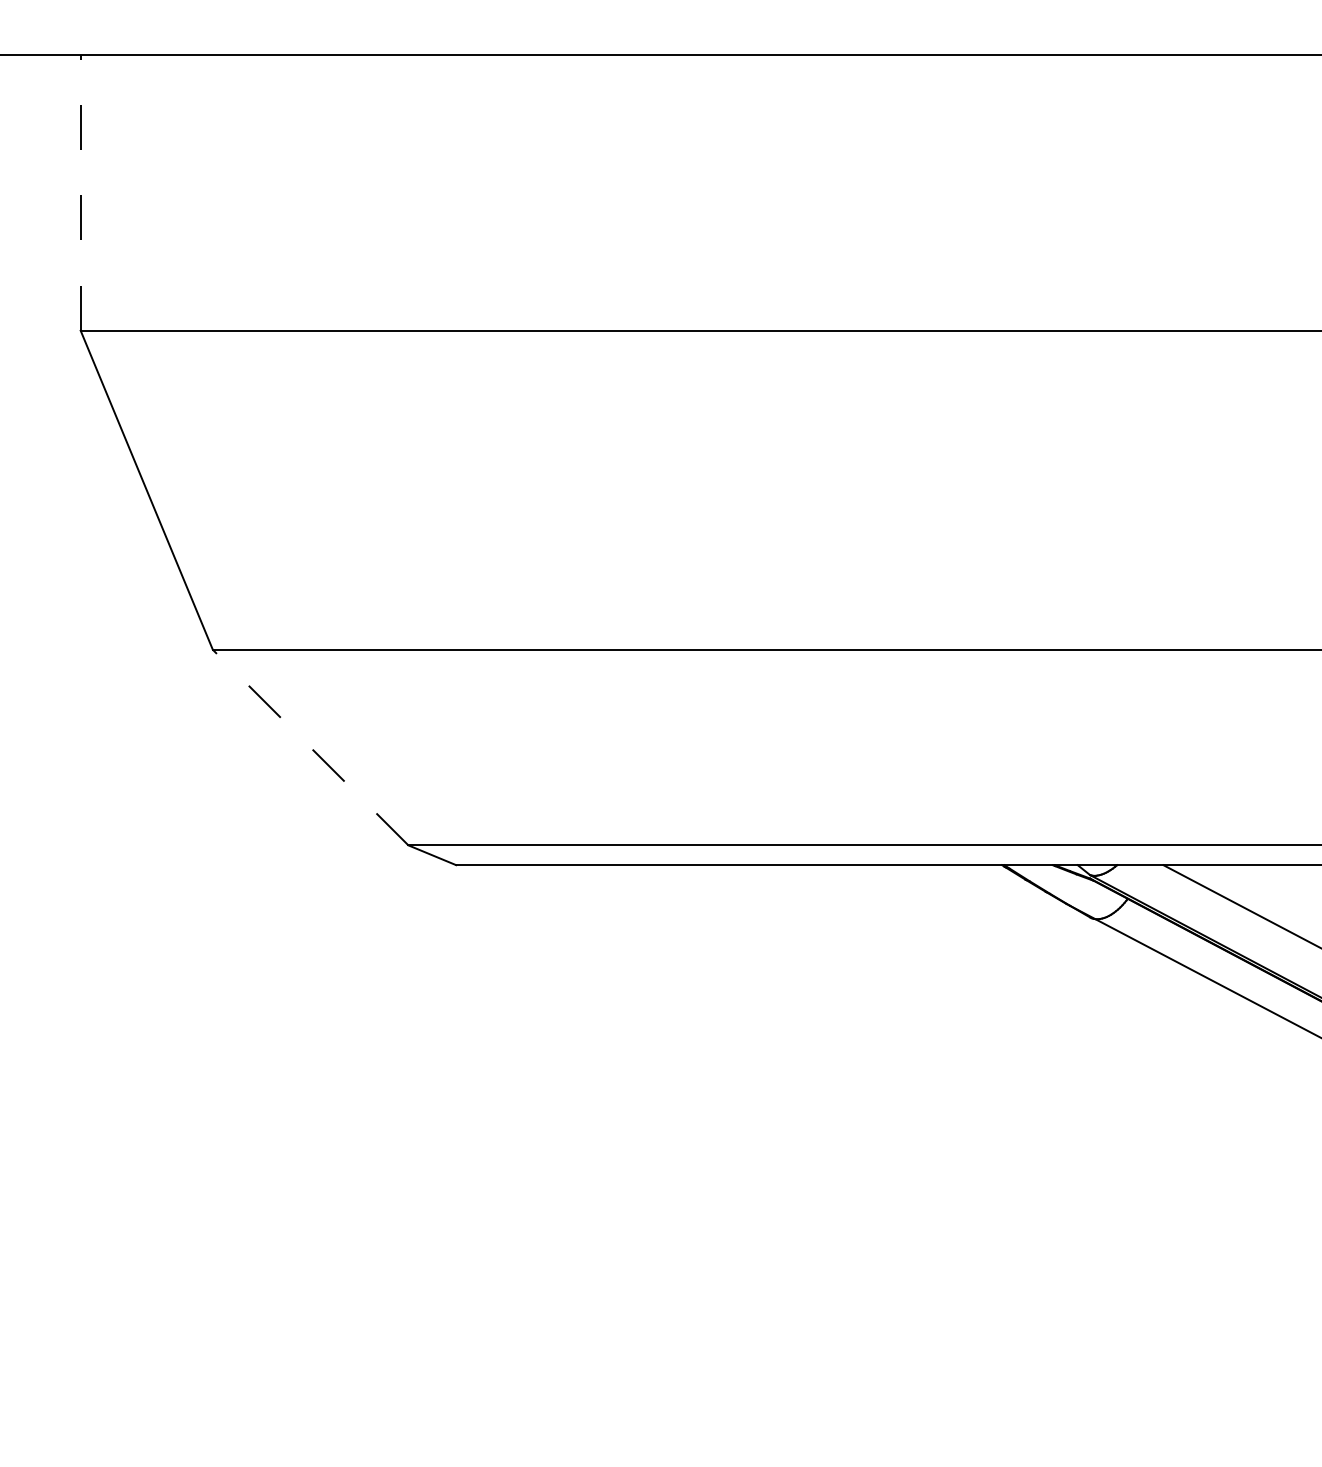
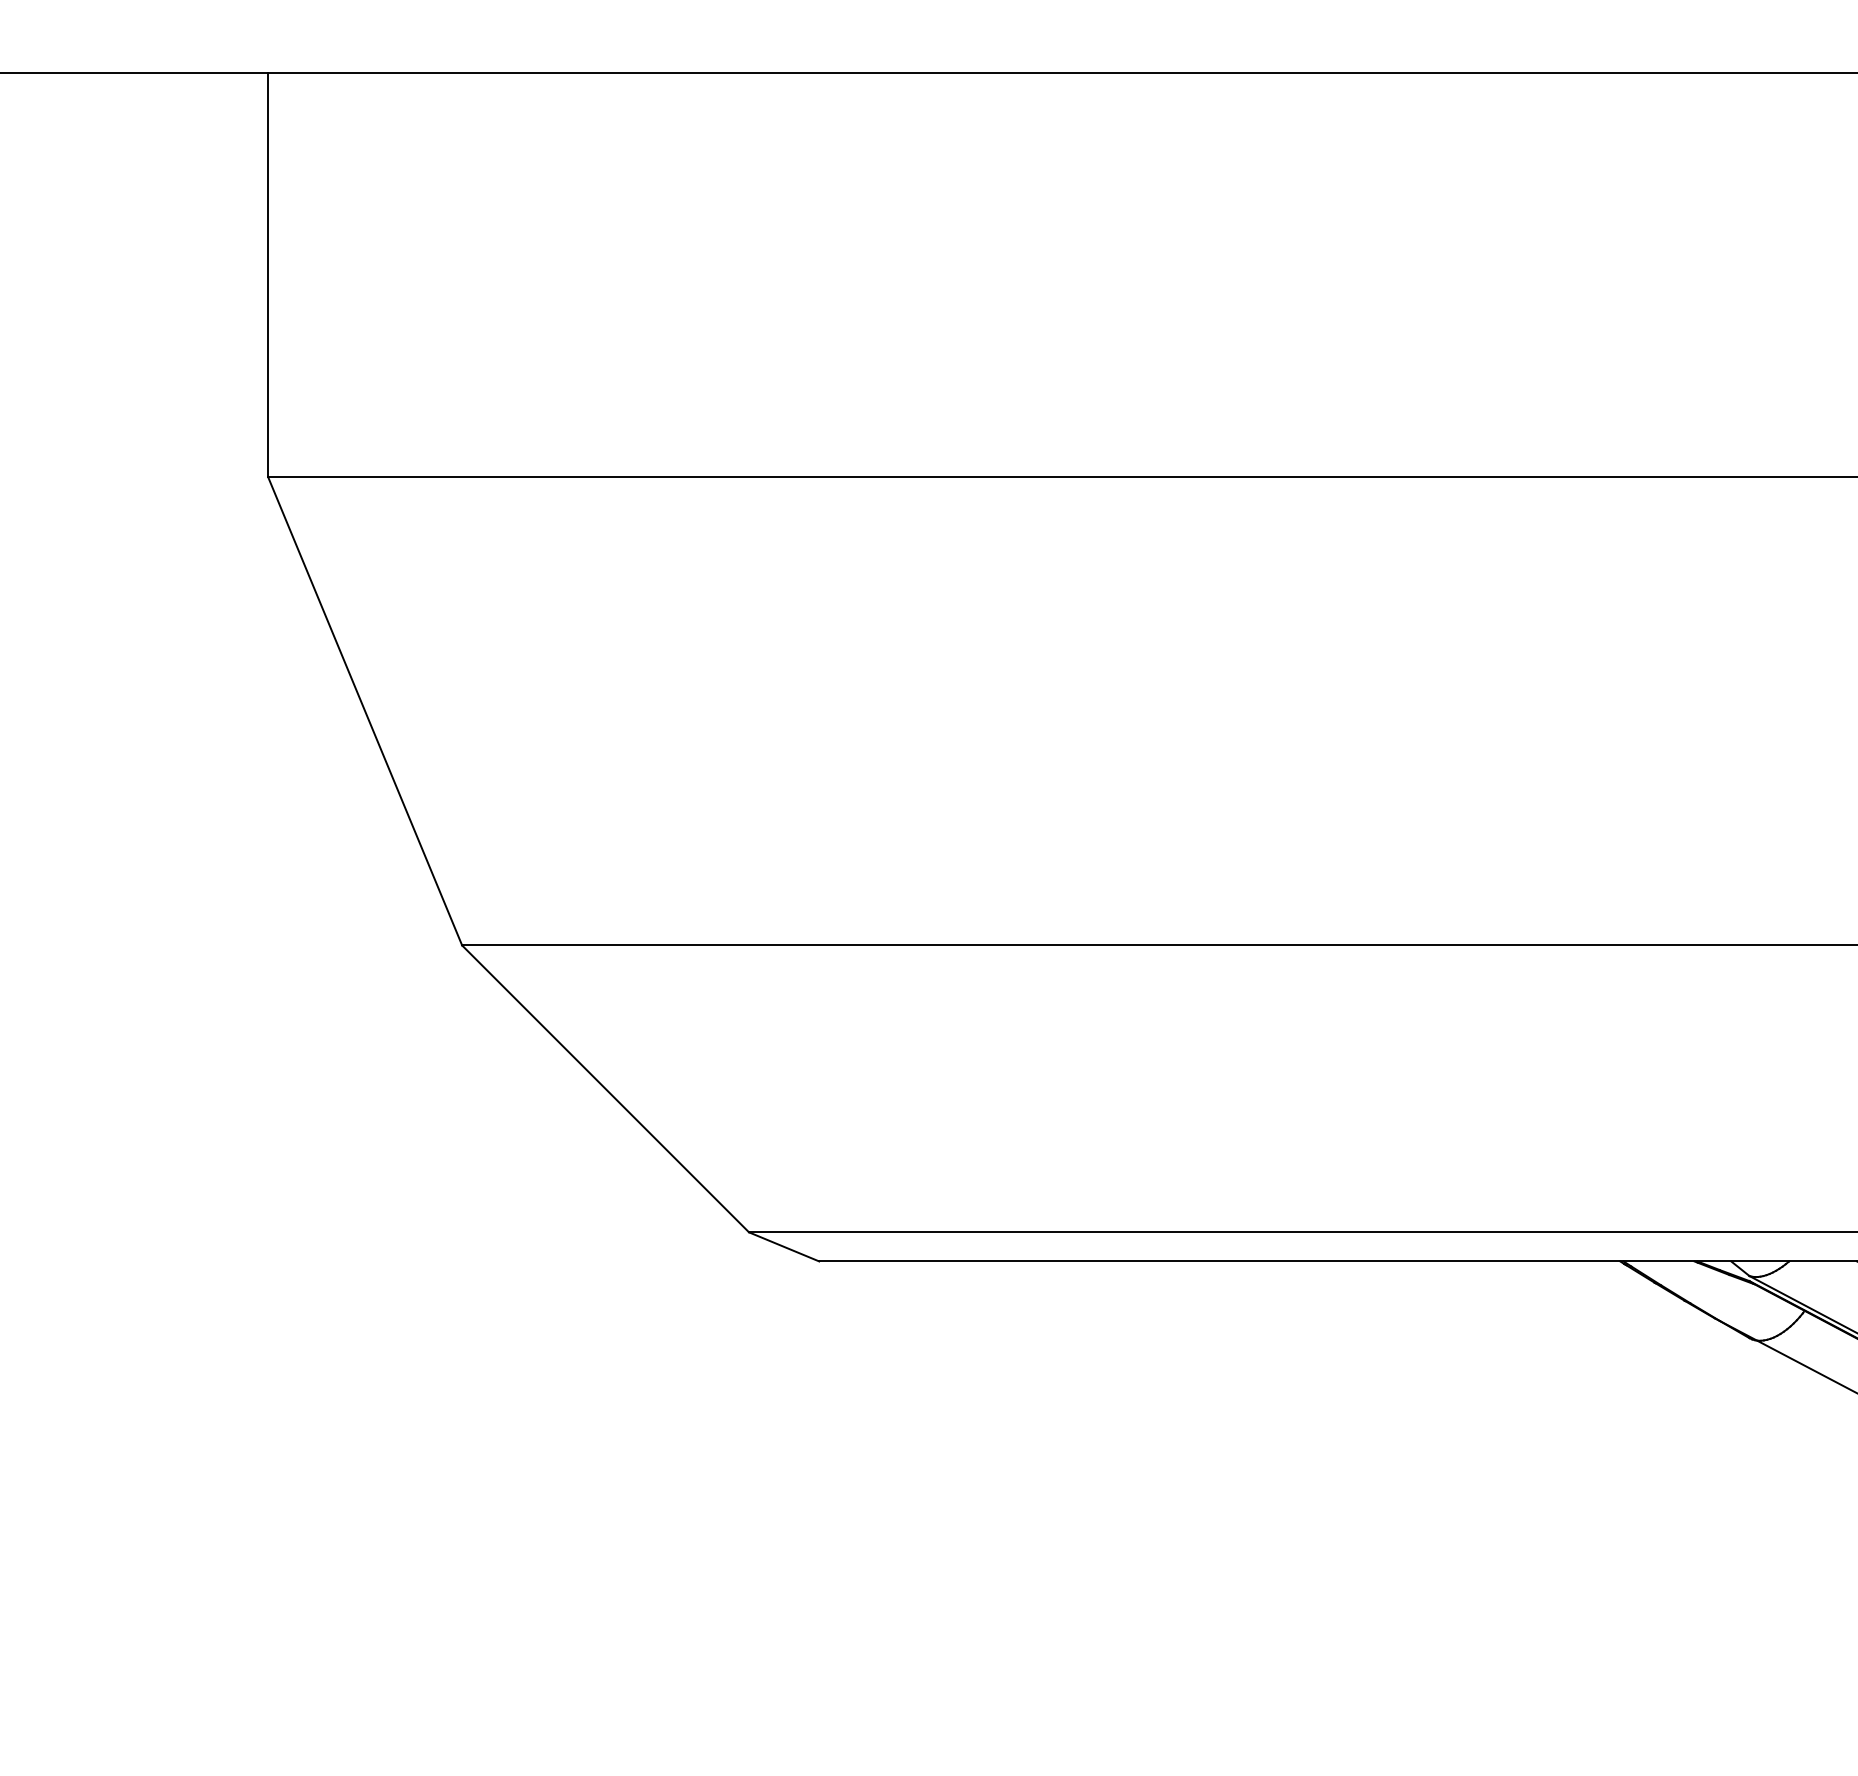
line: (80, 192) -> (267, 274), dashed -> solid
line: (310, 747) -> (605, 1088), dashed -> solid

